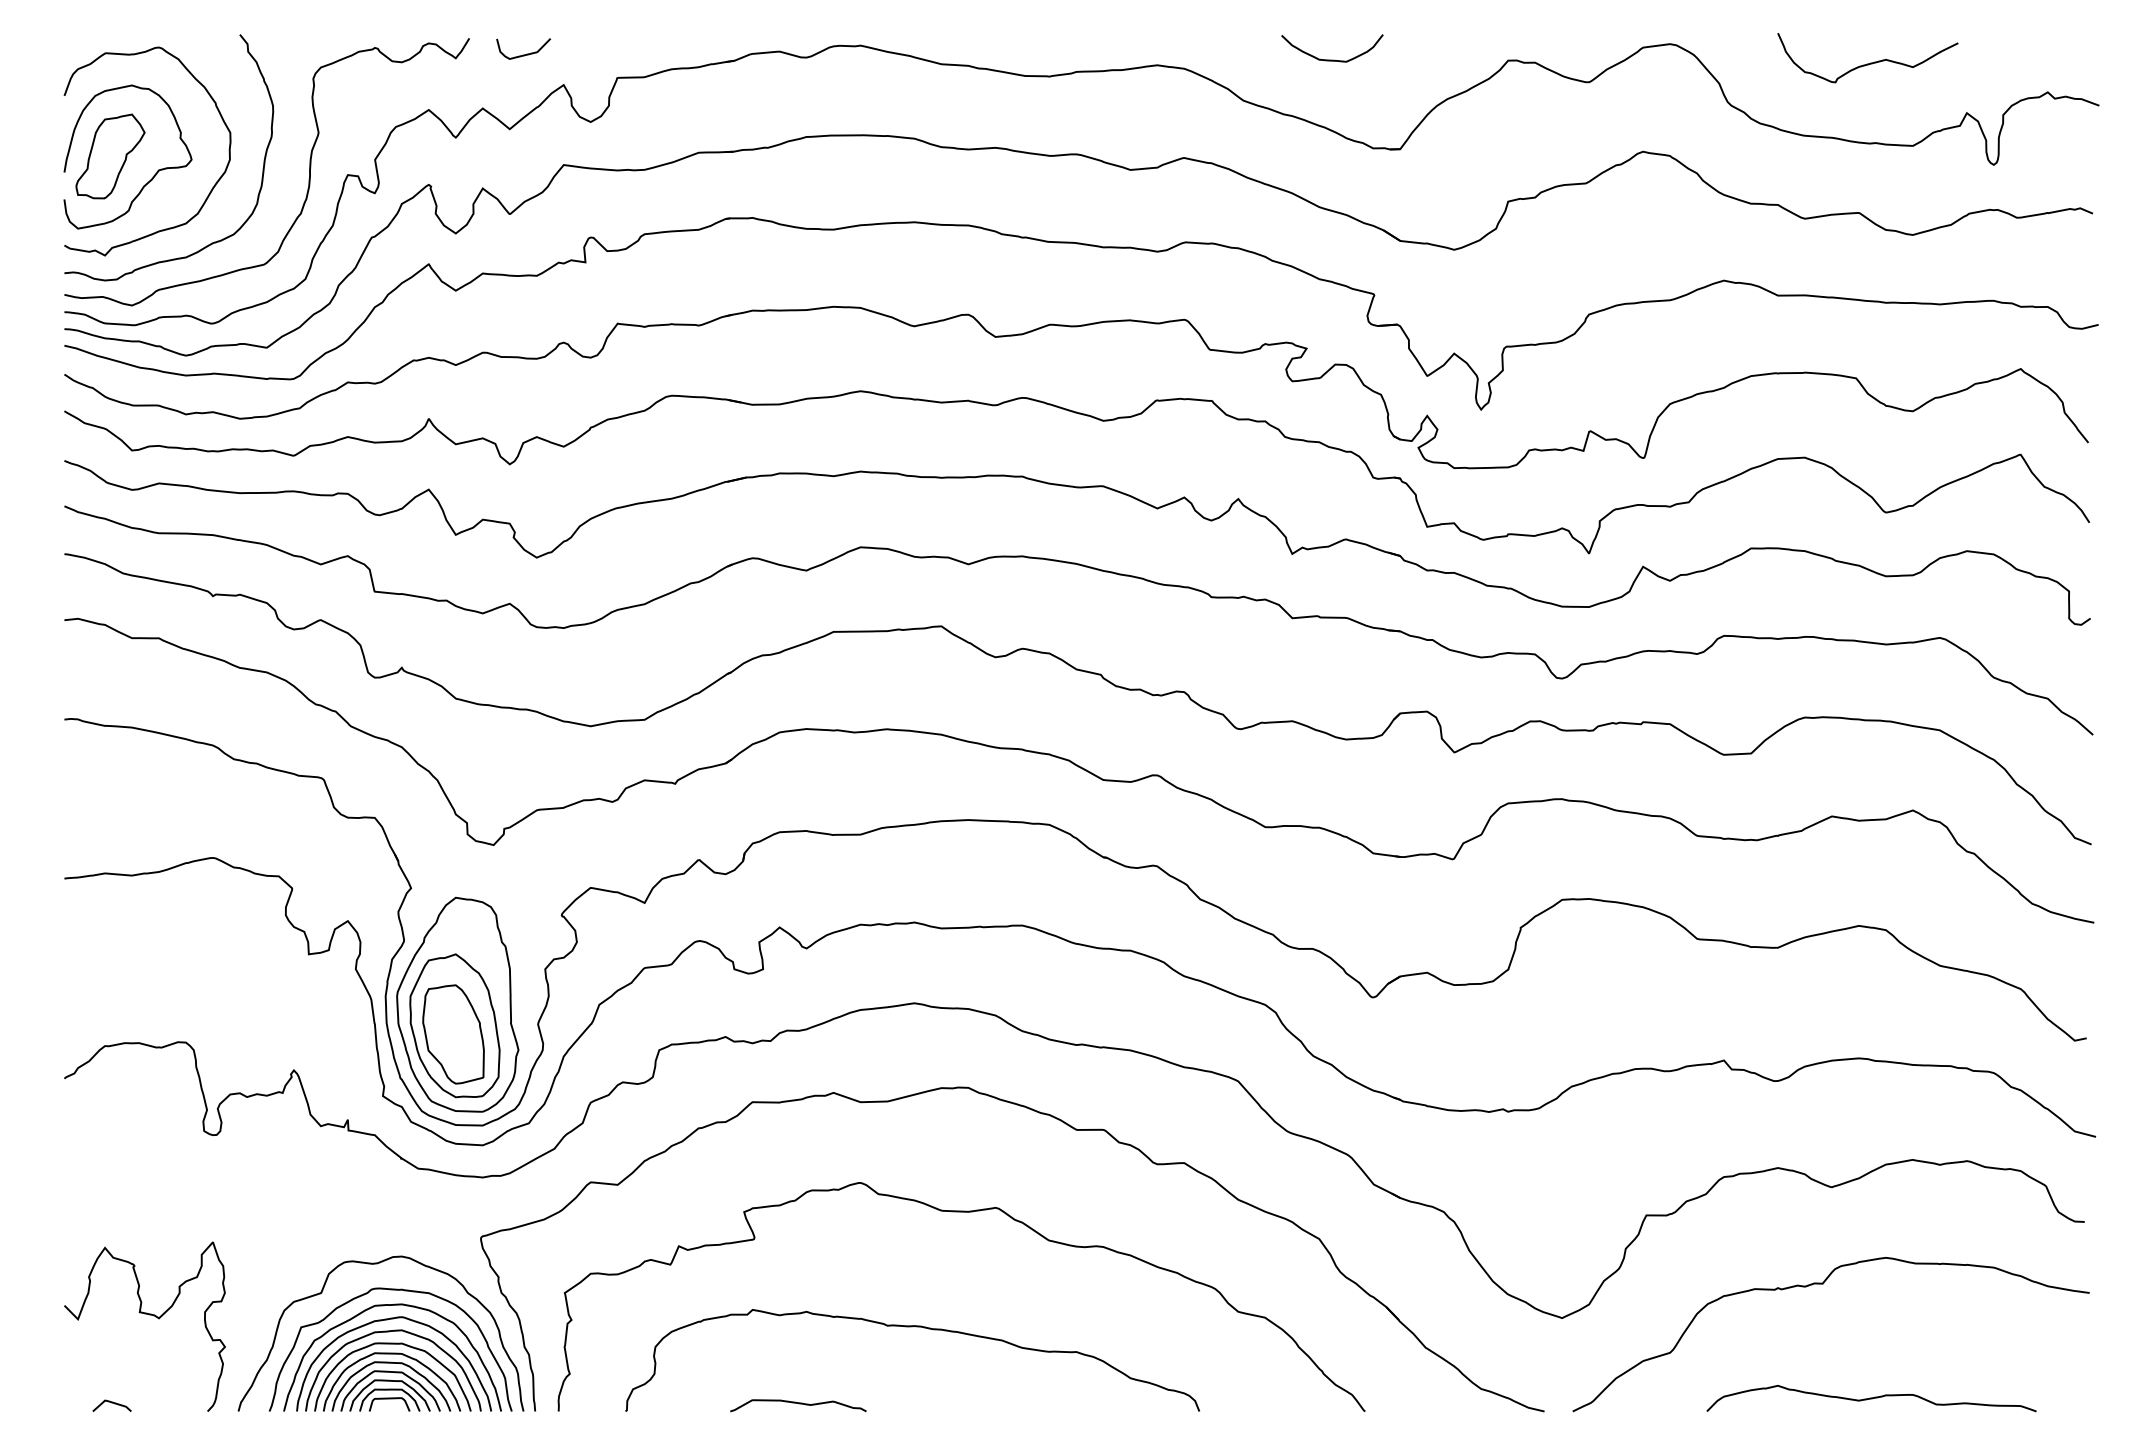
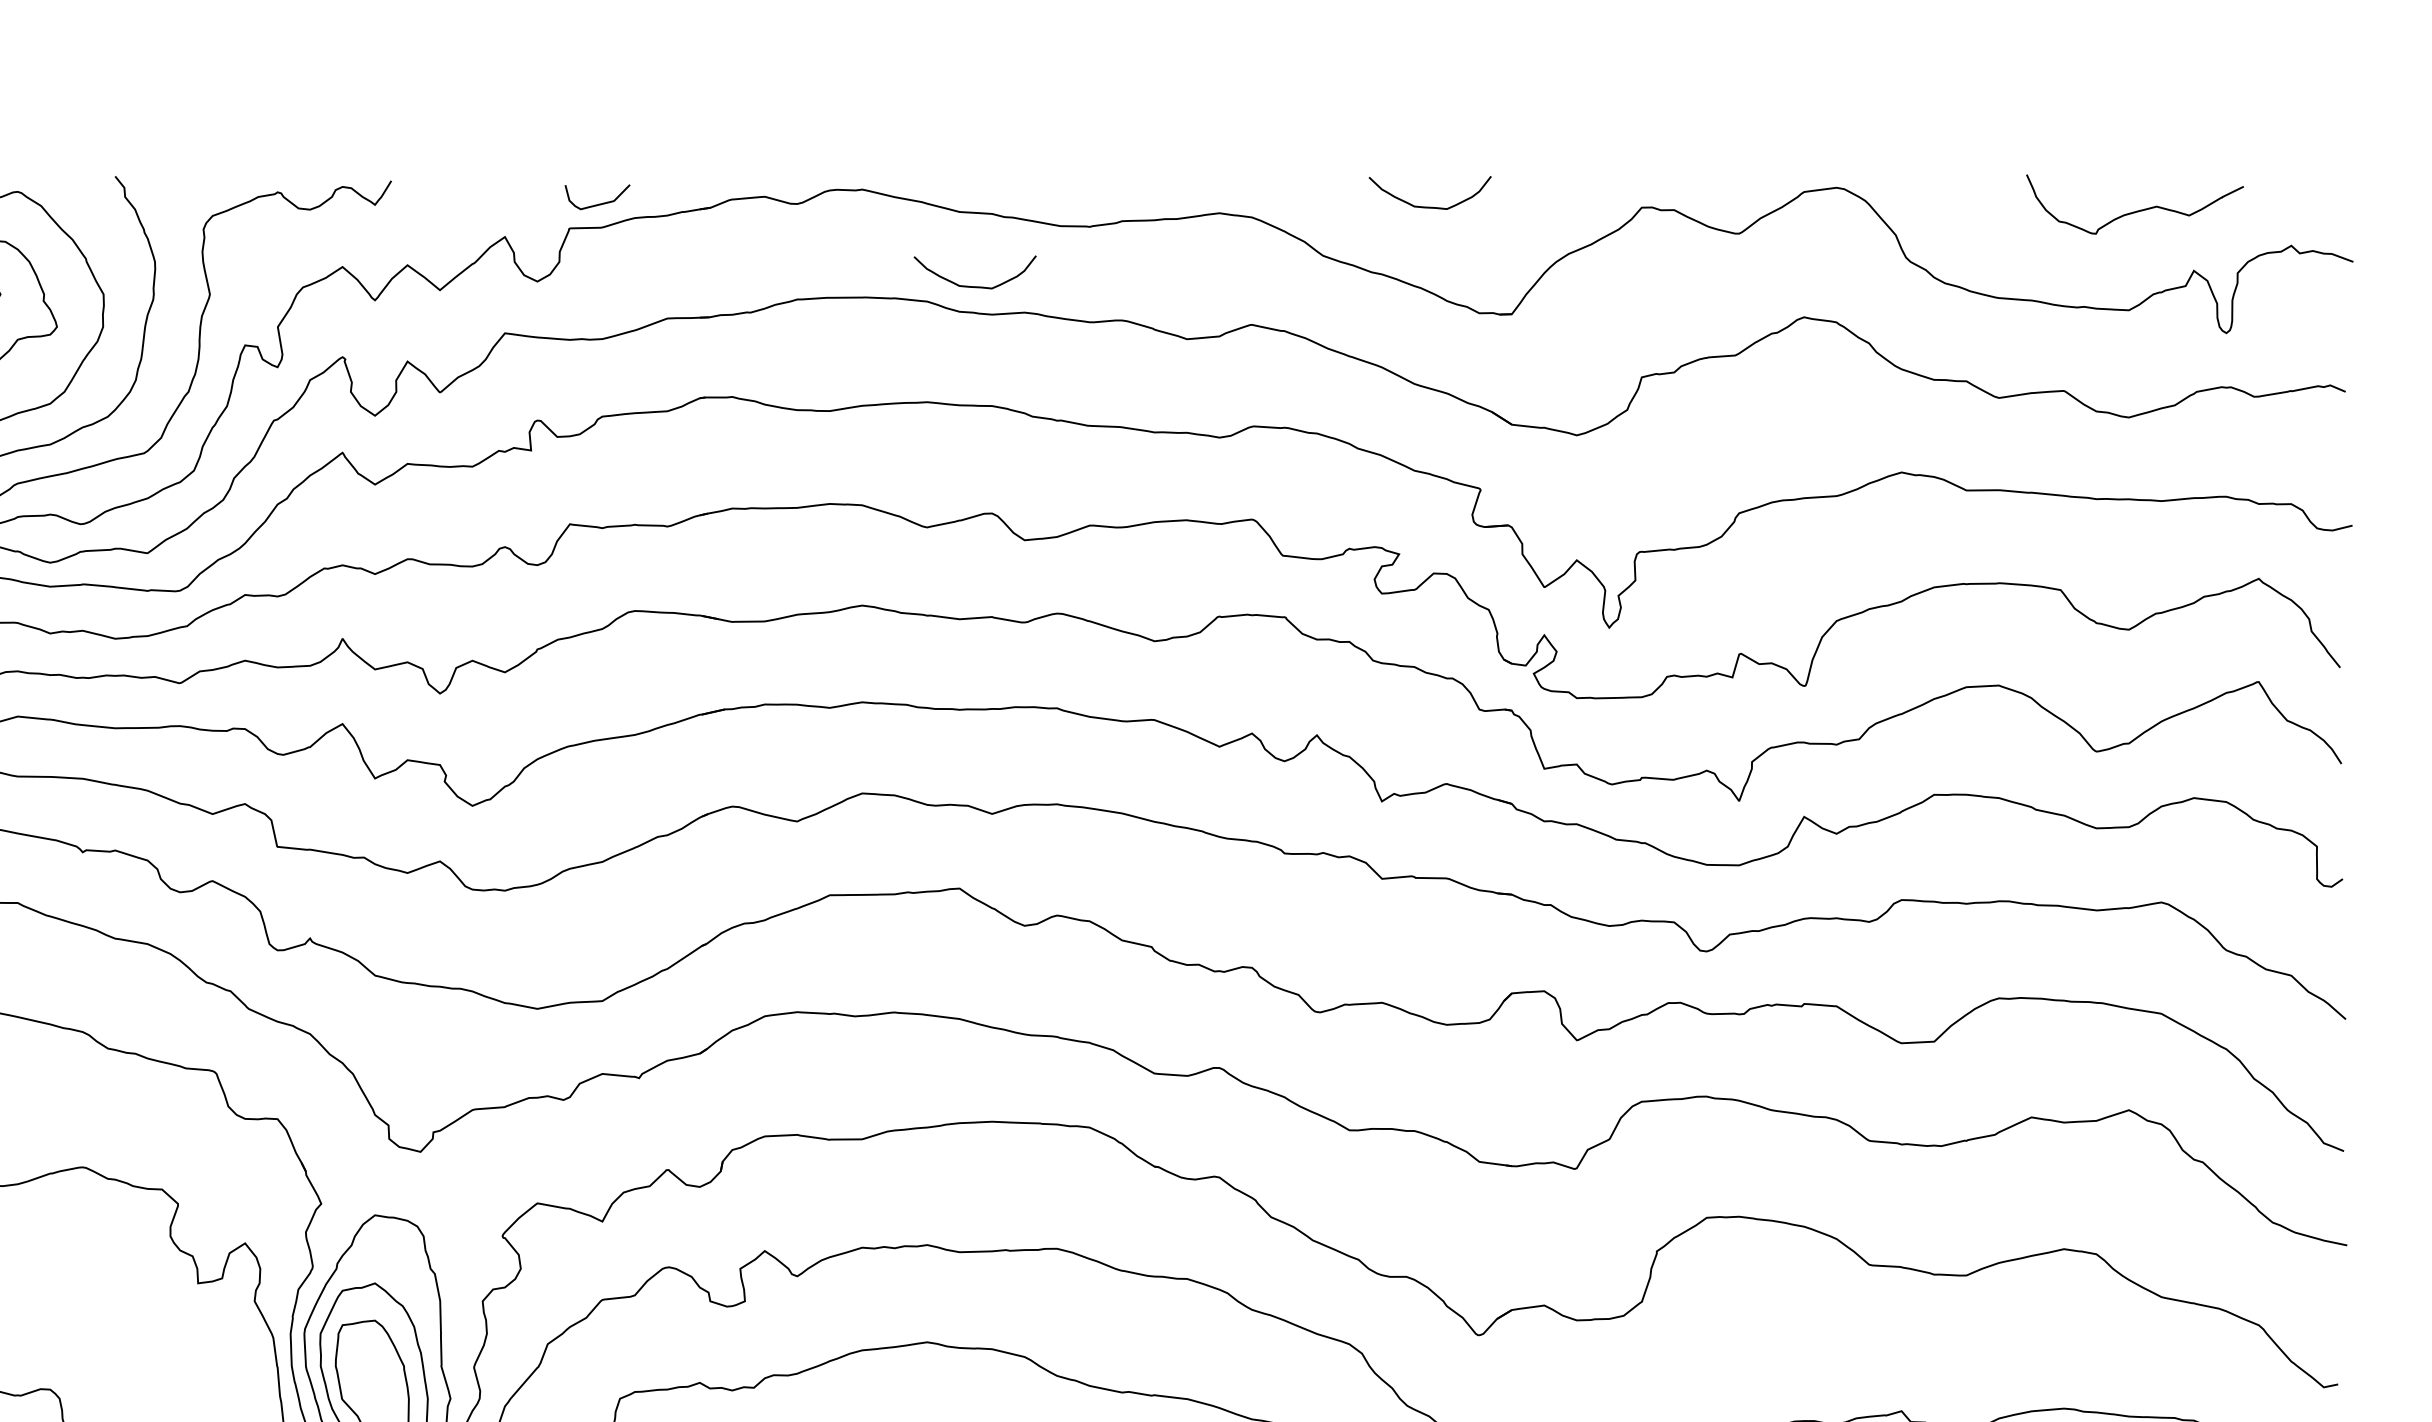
curve: (526, 53) -> (600, 202), moved
curve: (1870, 62) -> (2138, 209), moved
curve: (954, 125) -> (975, 285), added

